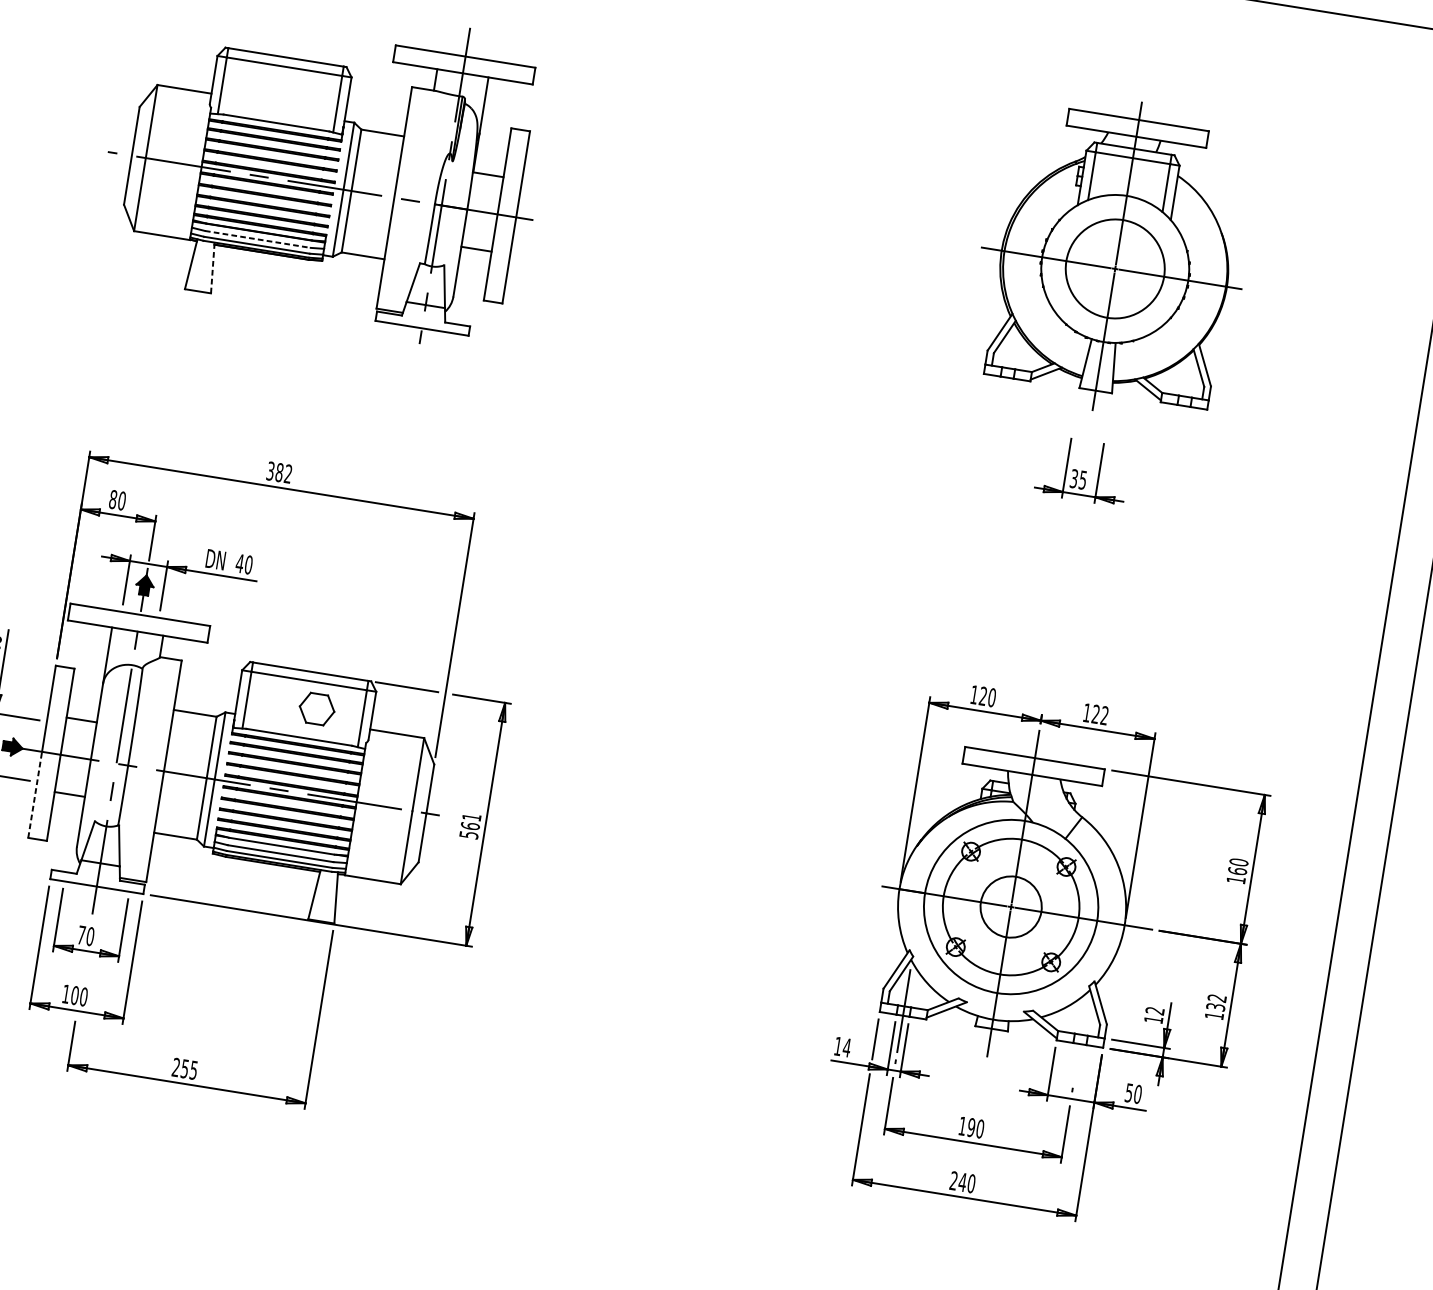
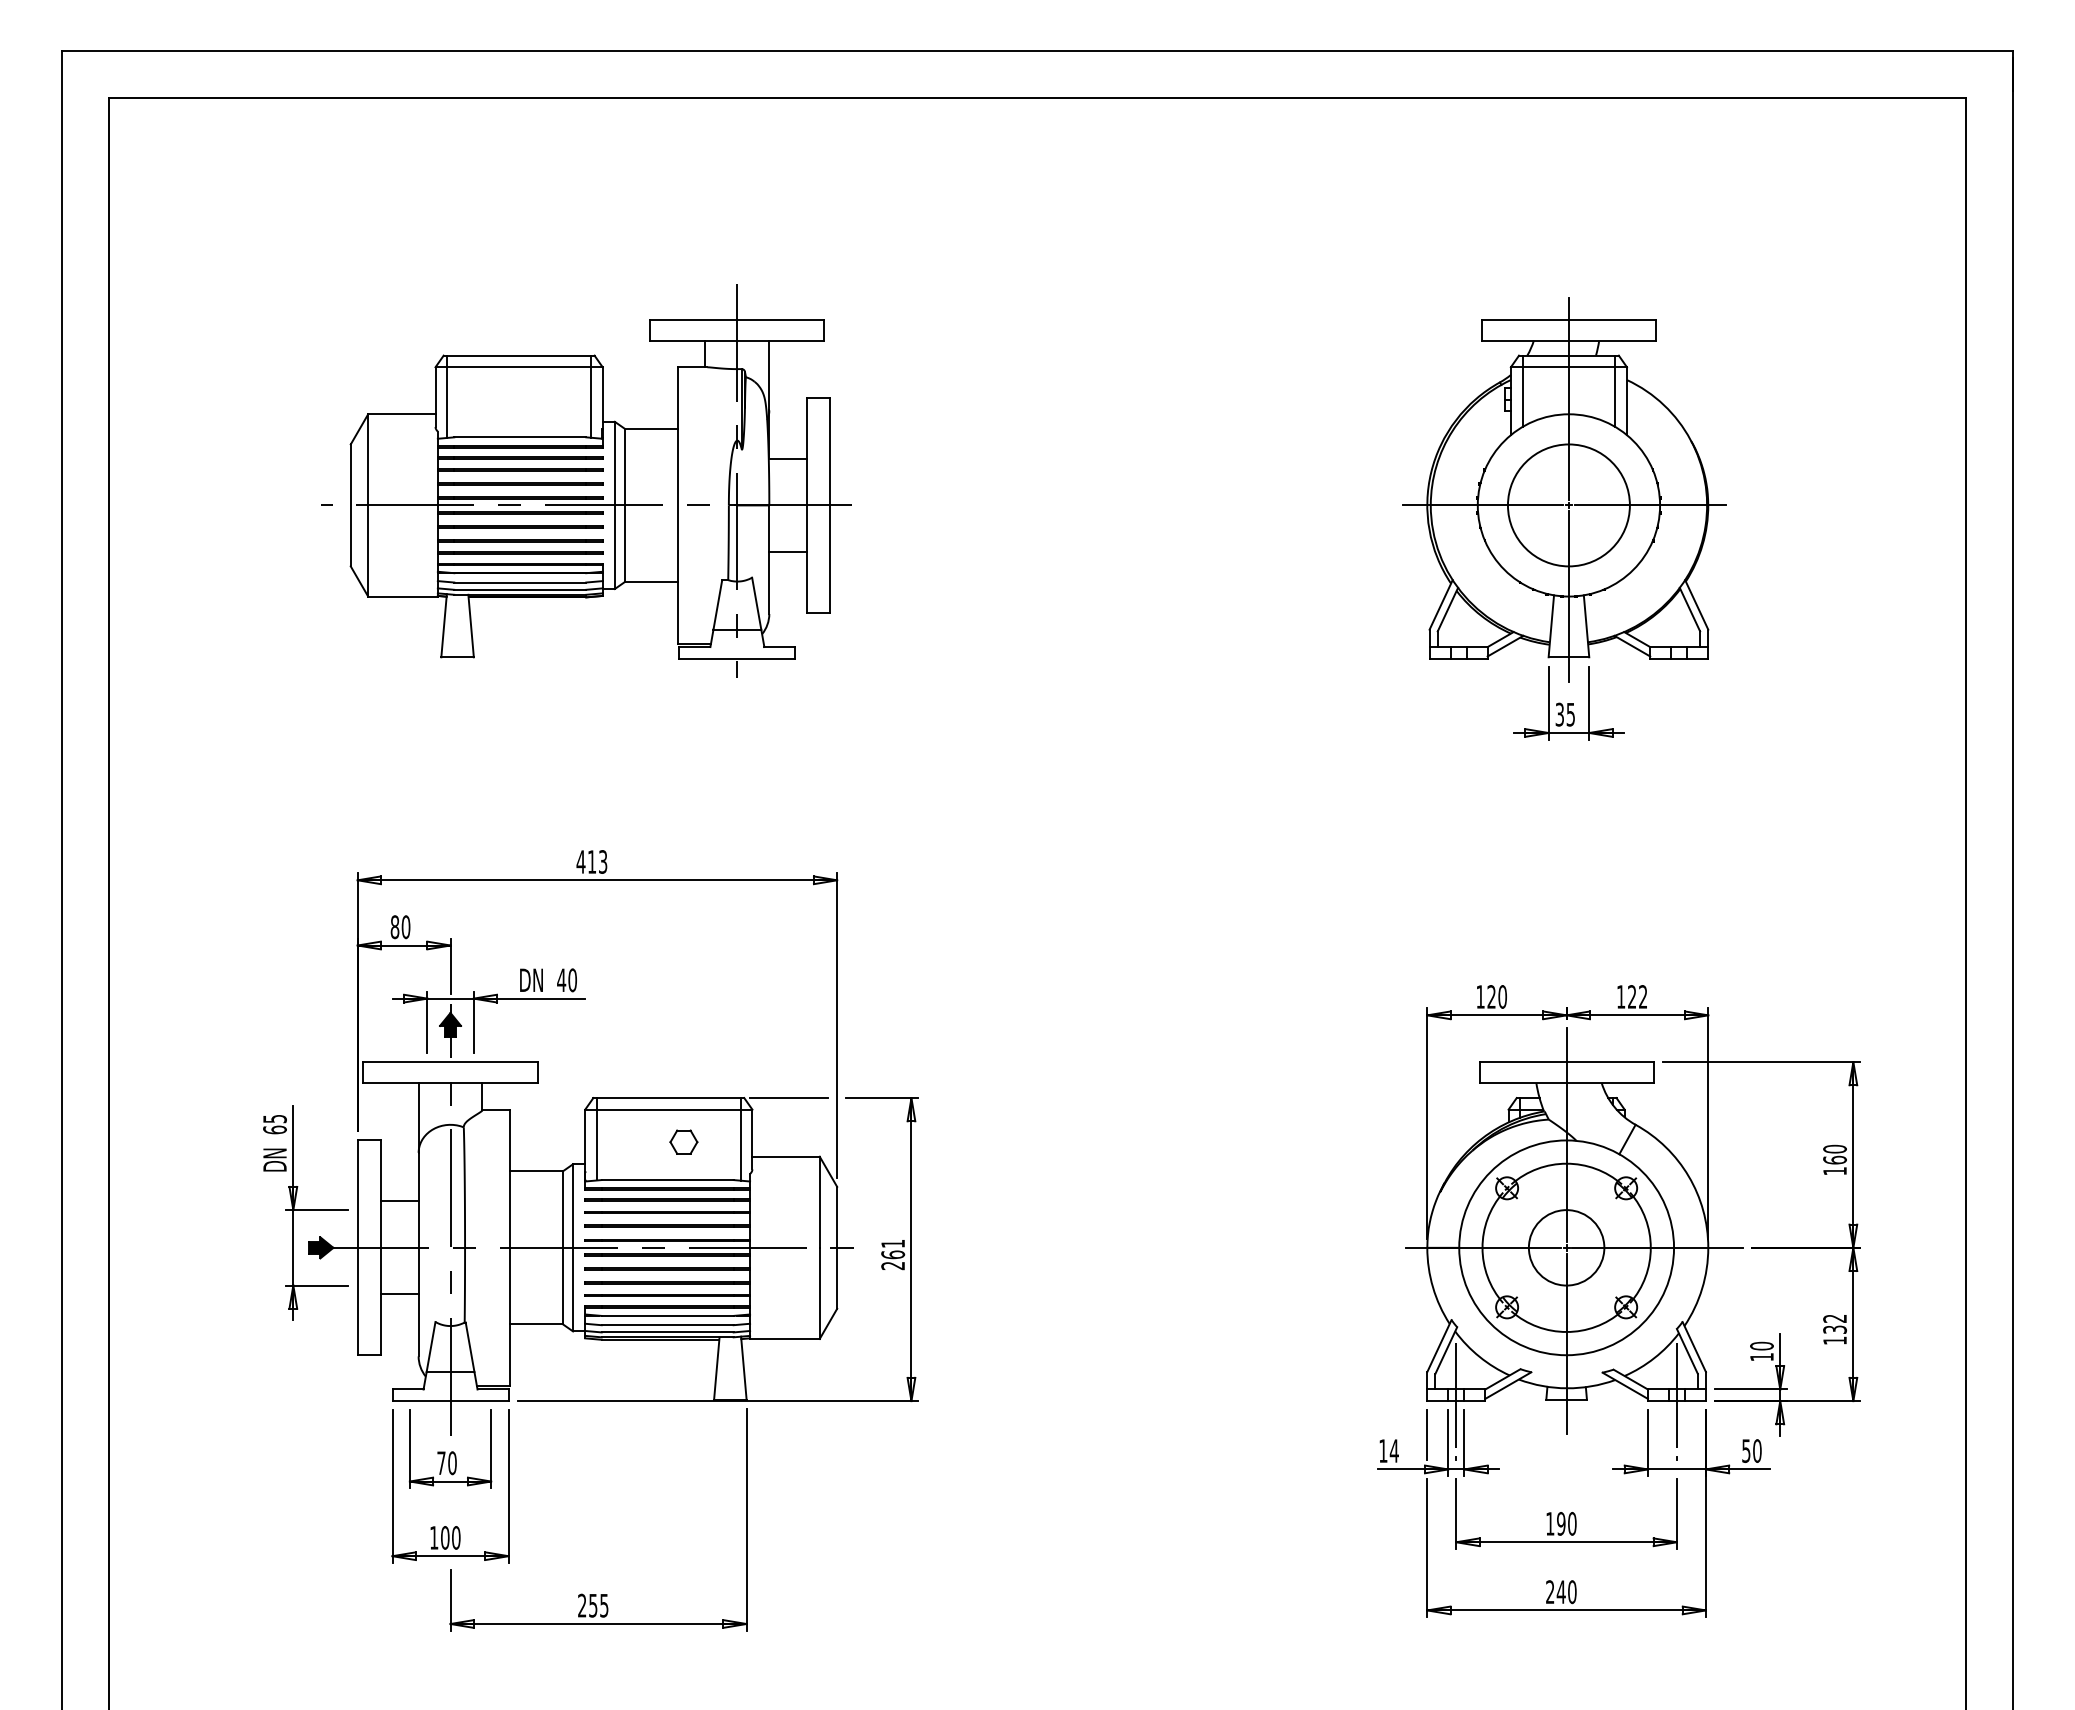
line: (258, 239) -> (520, 582), dashed -> solid
part: (1113, 255) -> (1564, 489), moved
line: (213, 267) -> (471, 625), dashed -> solid
text: (279, 472) -> (591, 861), 382 -> 413
part: (316, 708) -> (683, 1141), size x0.62
line: (35, 794) -> (357, 1301), dashed -> solid
text: (469, 835) -> (893, 1266), 561 -> 261
text: (1154, 1010) -> (1761, 1345), 12 -> 10
line: (1080, 1039) -> (1676, 1395), added

